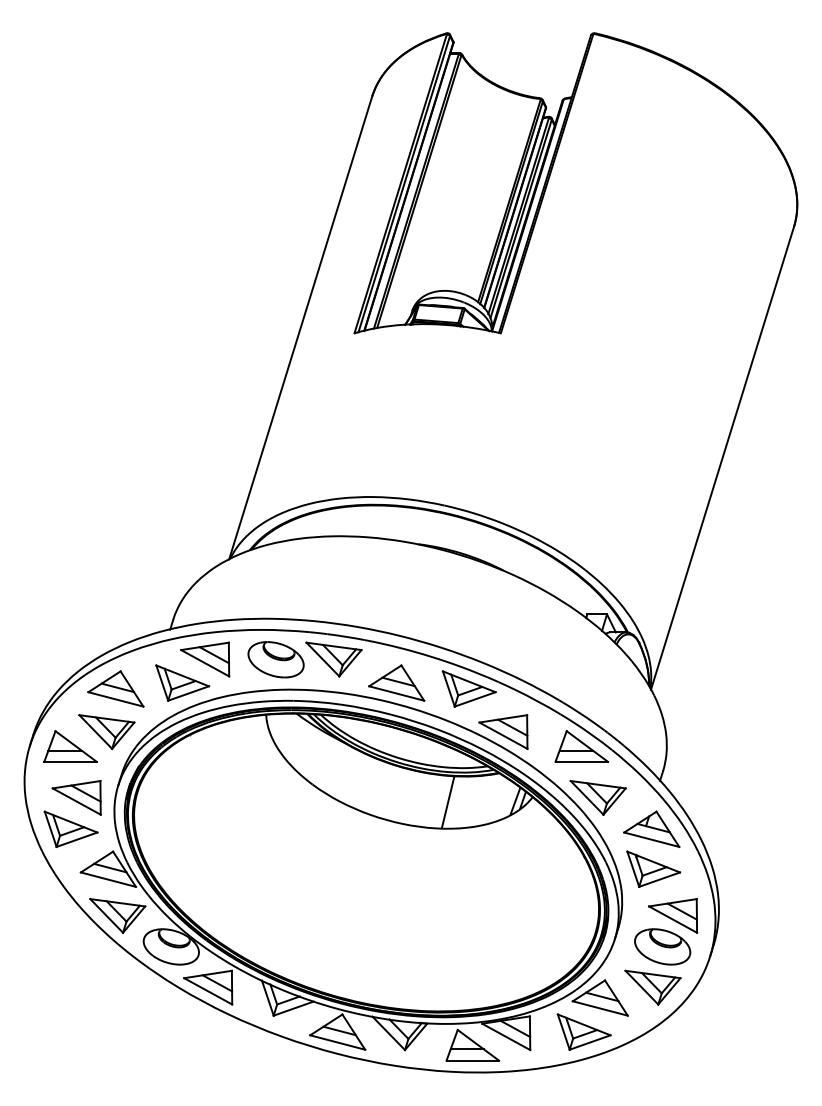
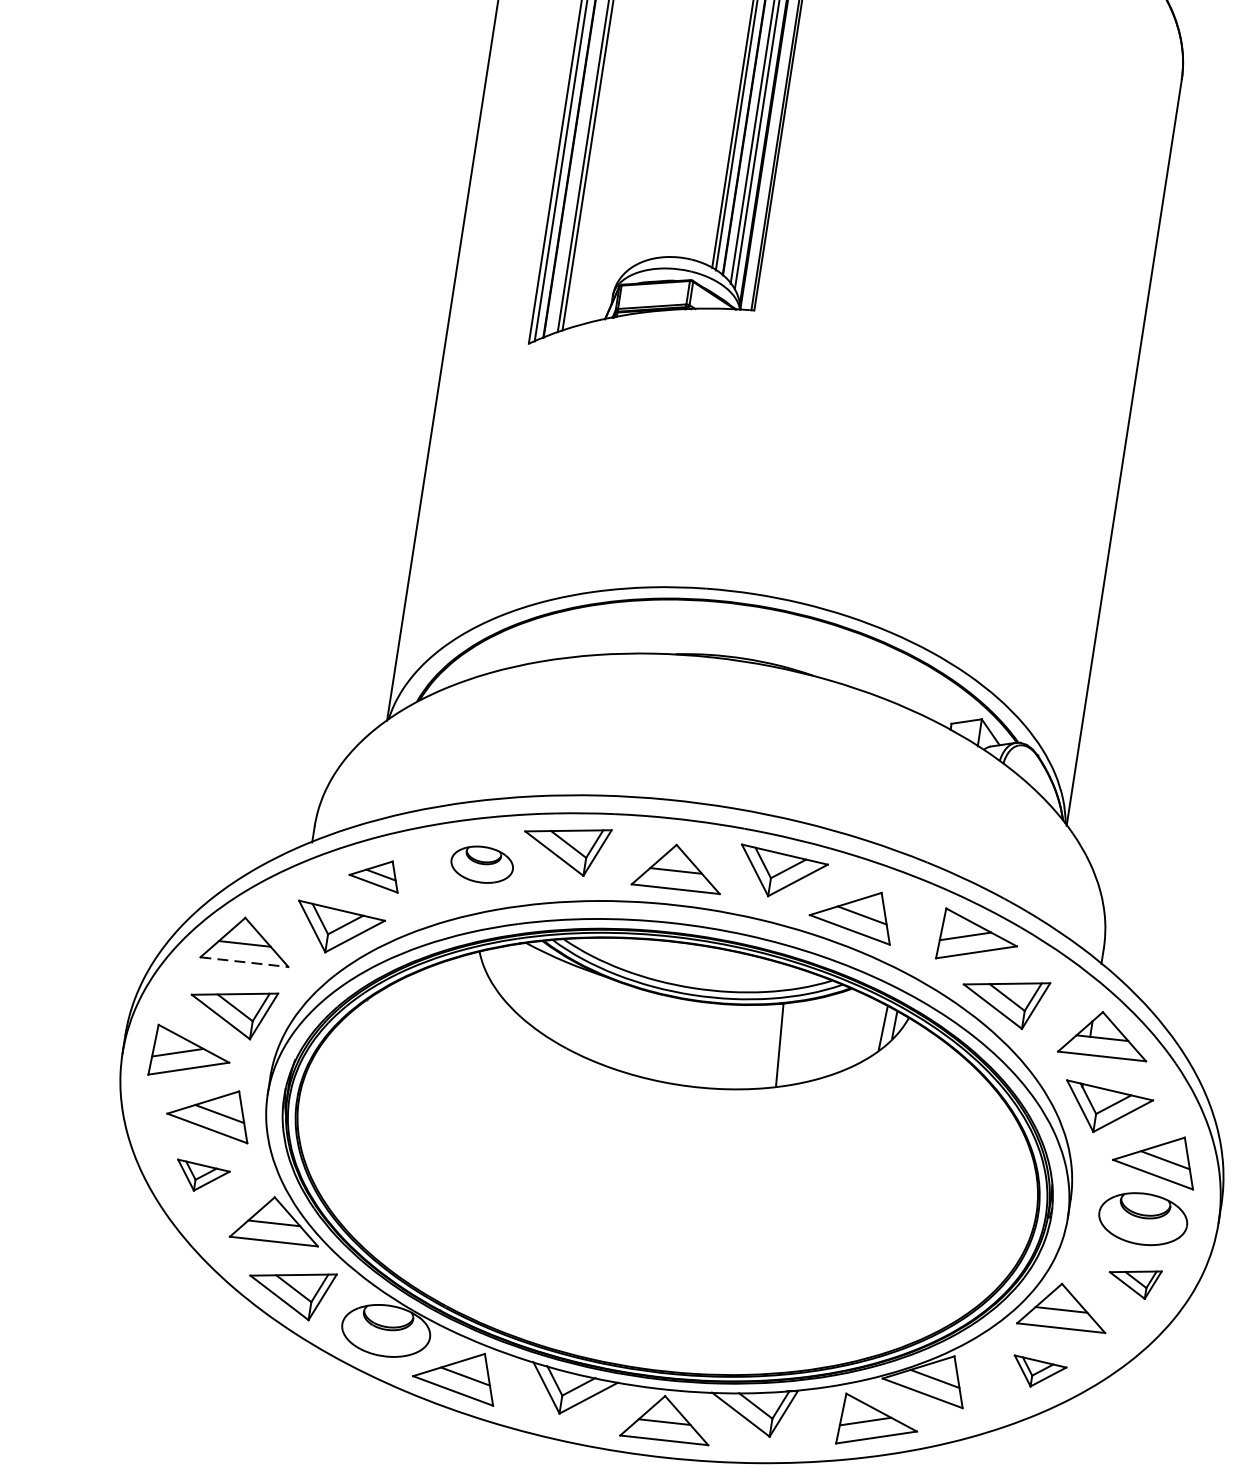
part: (205, 659) -> (373, 880), size x0.6
part: (275, 659) -> (481, 864), size x0.7
line: (116, 699) -> (245, 962), solid -> dashed
part: (70, 828) -> (203, 1171), size x0.6
part: (652, 987) -> (1136, 1283), size x0.6
part: (583, 1031) -> (1040, 1367), size x0.6

